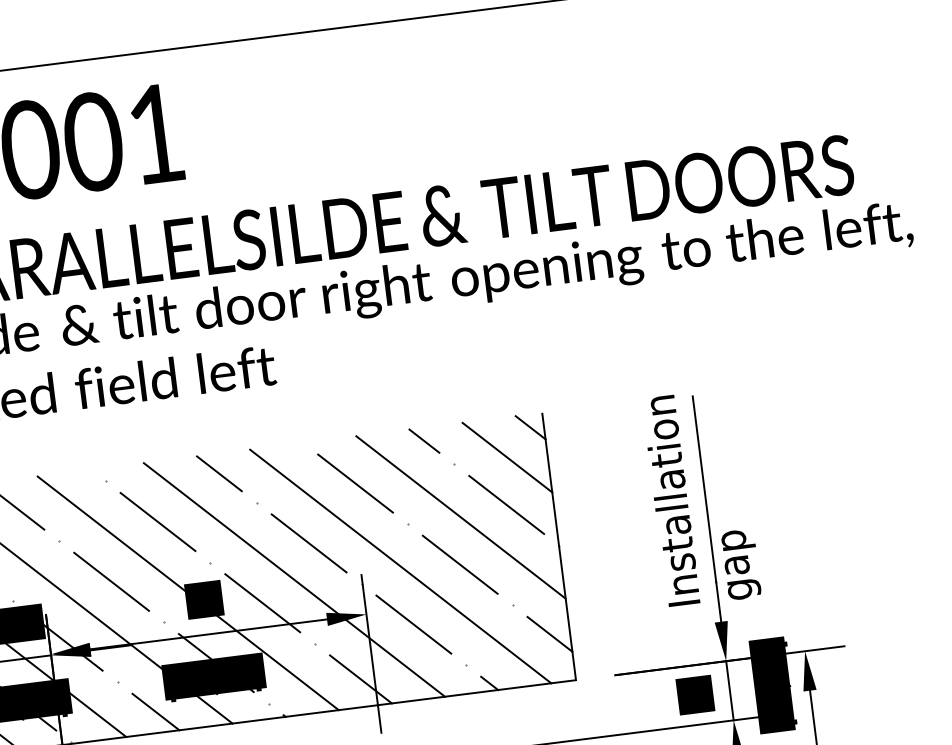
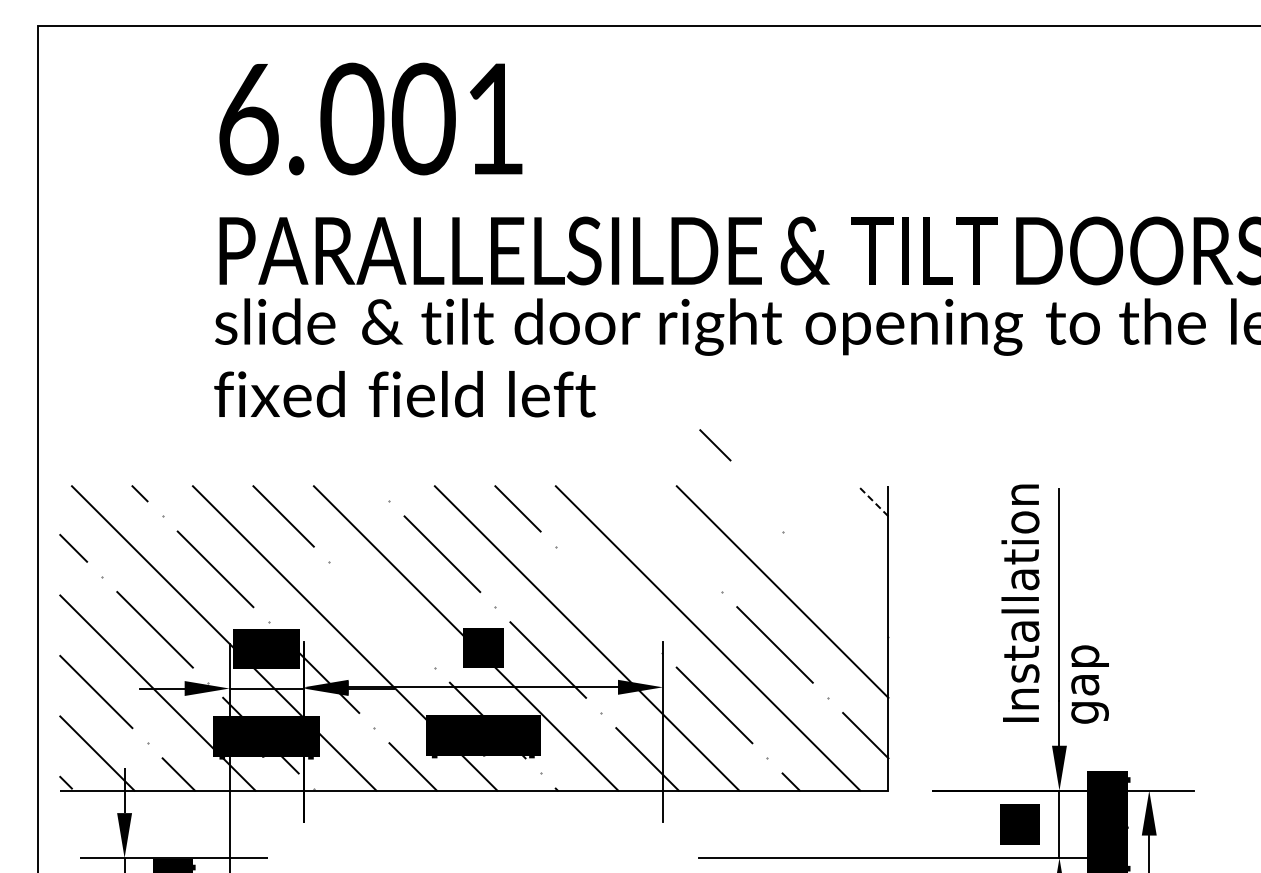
line: (530, 427) -> (873, 500), solid -> dashed
line: (424, 441) -> (715, 445), moved
line: (506, 457) -> (842, 531), removed
line: (354, 483) -> (668, 538), removed
line: (506, 504) -> (835, 584), removed
line: (308, 543) -> (608, 599), removed
line: (111, 581) -> (381, 614), removed

